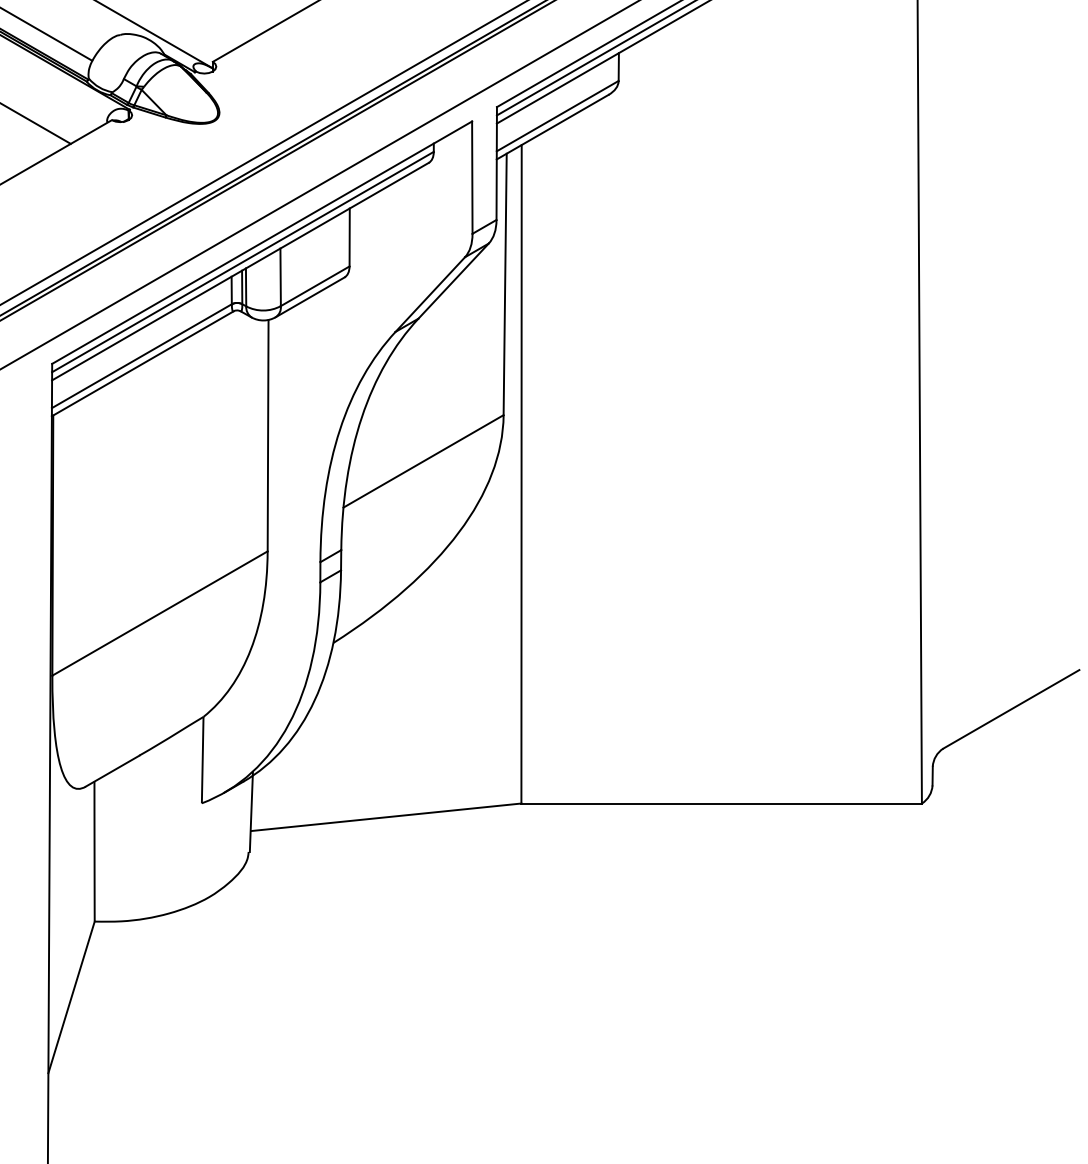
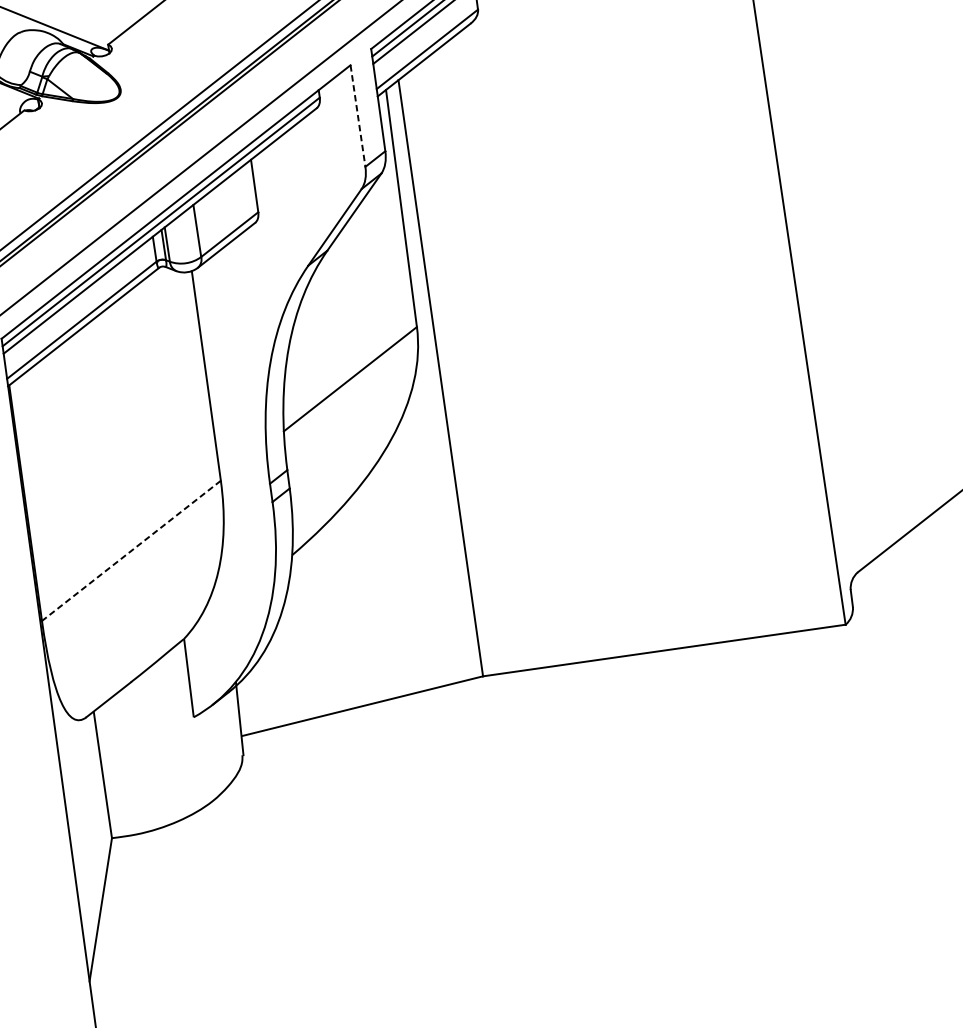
line: (472, 178) -> (358, 116), solid -> dashed
line: (159, 613) -> (130, 550), solid -> dashed

